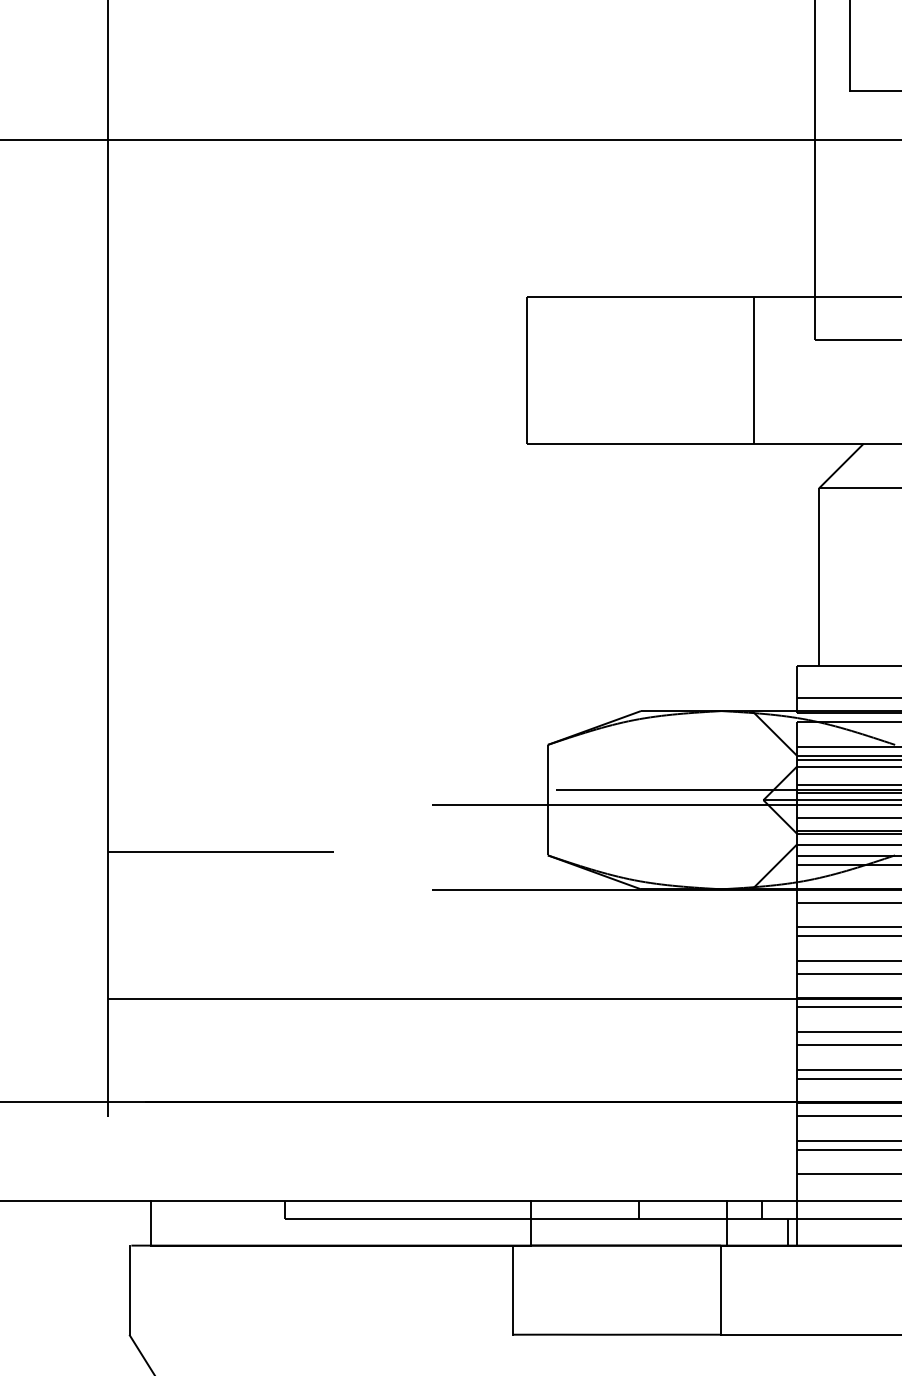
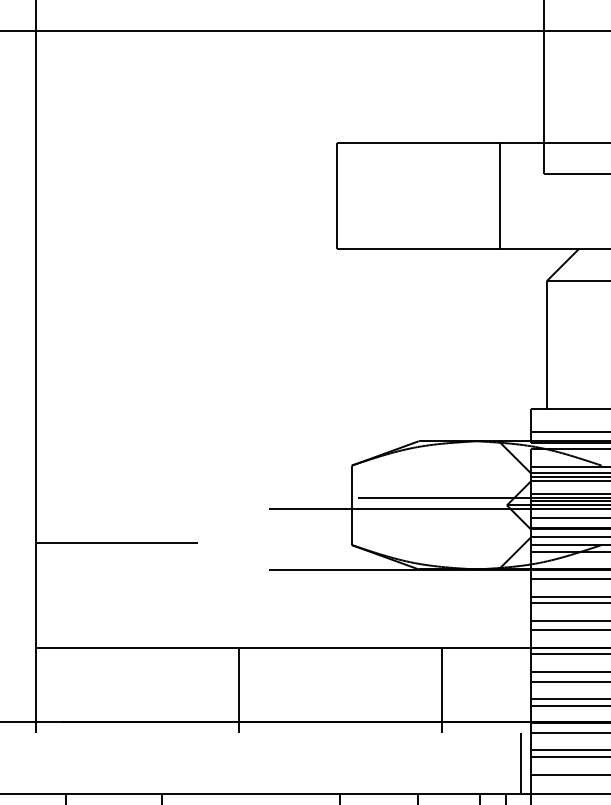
line: (391, 1057) -> (239, 690), added
line: (673, 1057) -> (442, 690), added
line: (783, 1158) -> (521, 763), added

